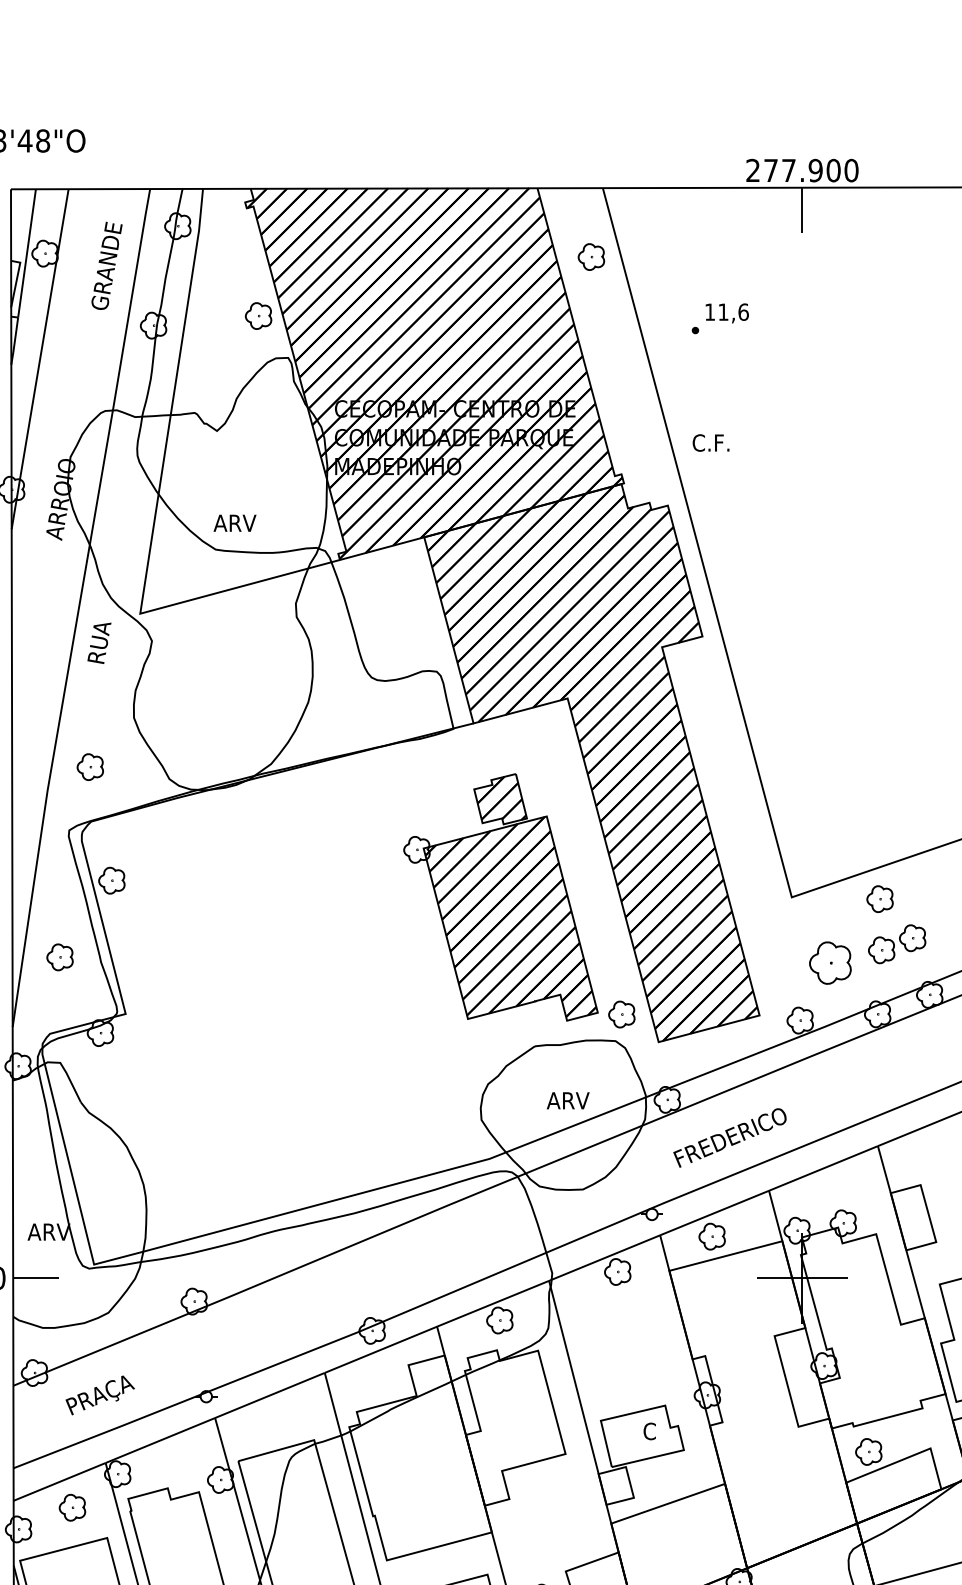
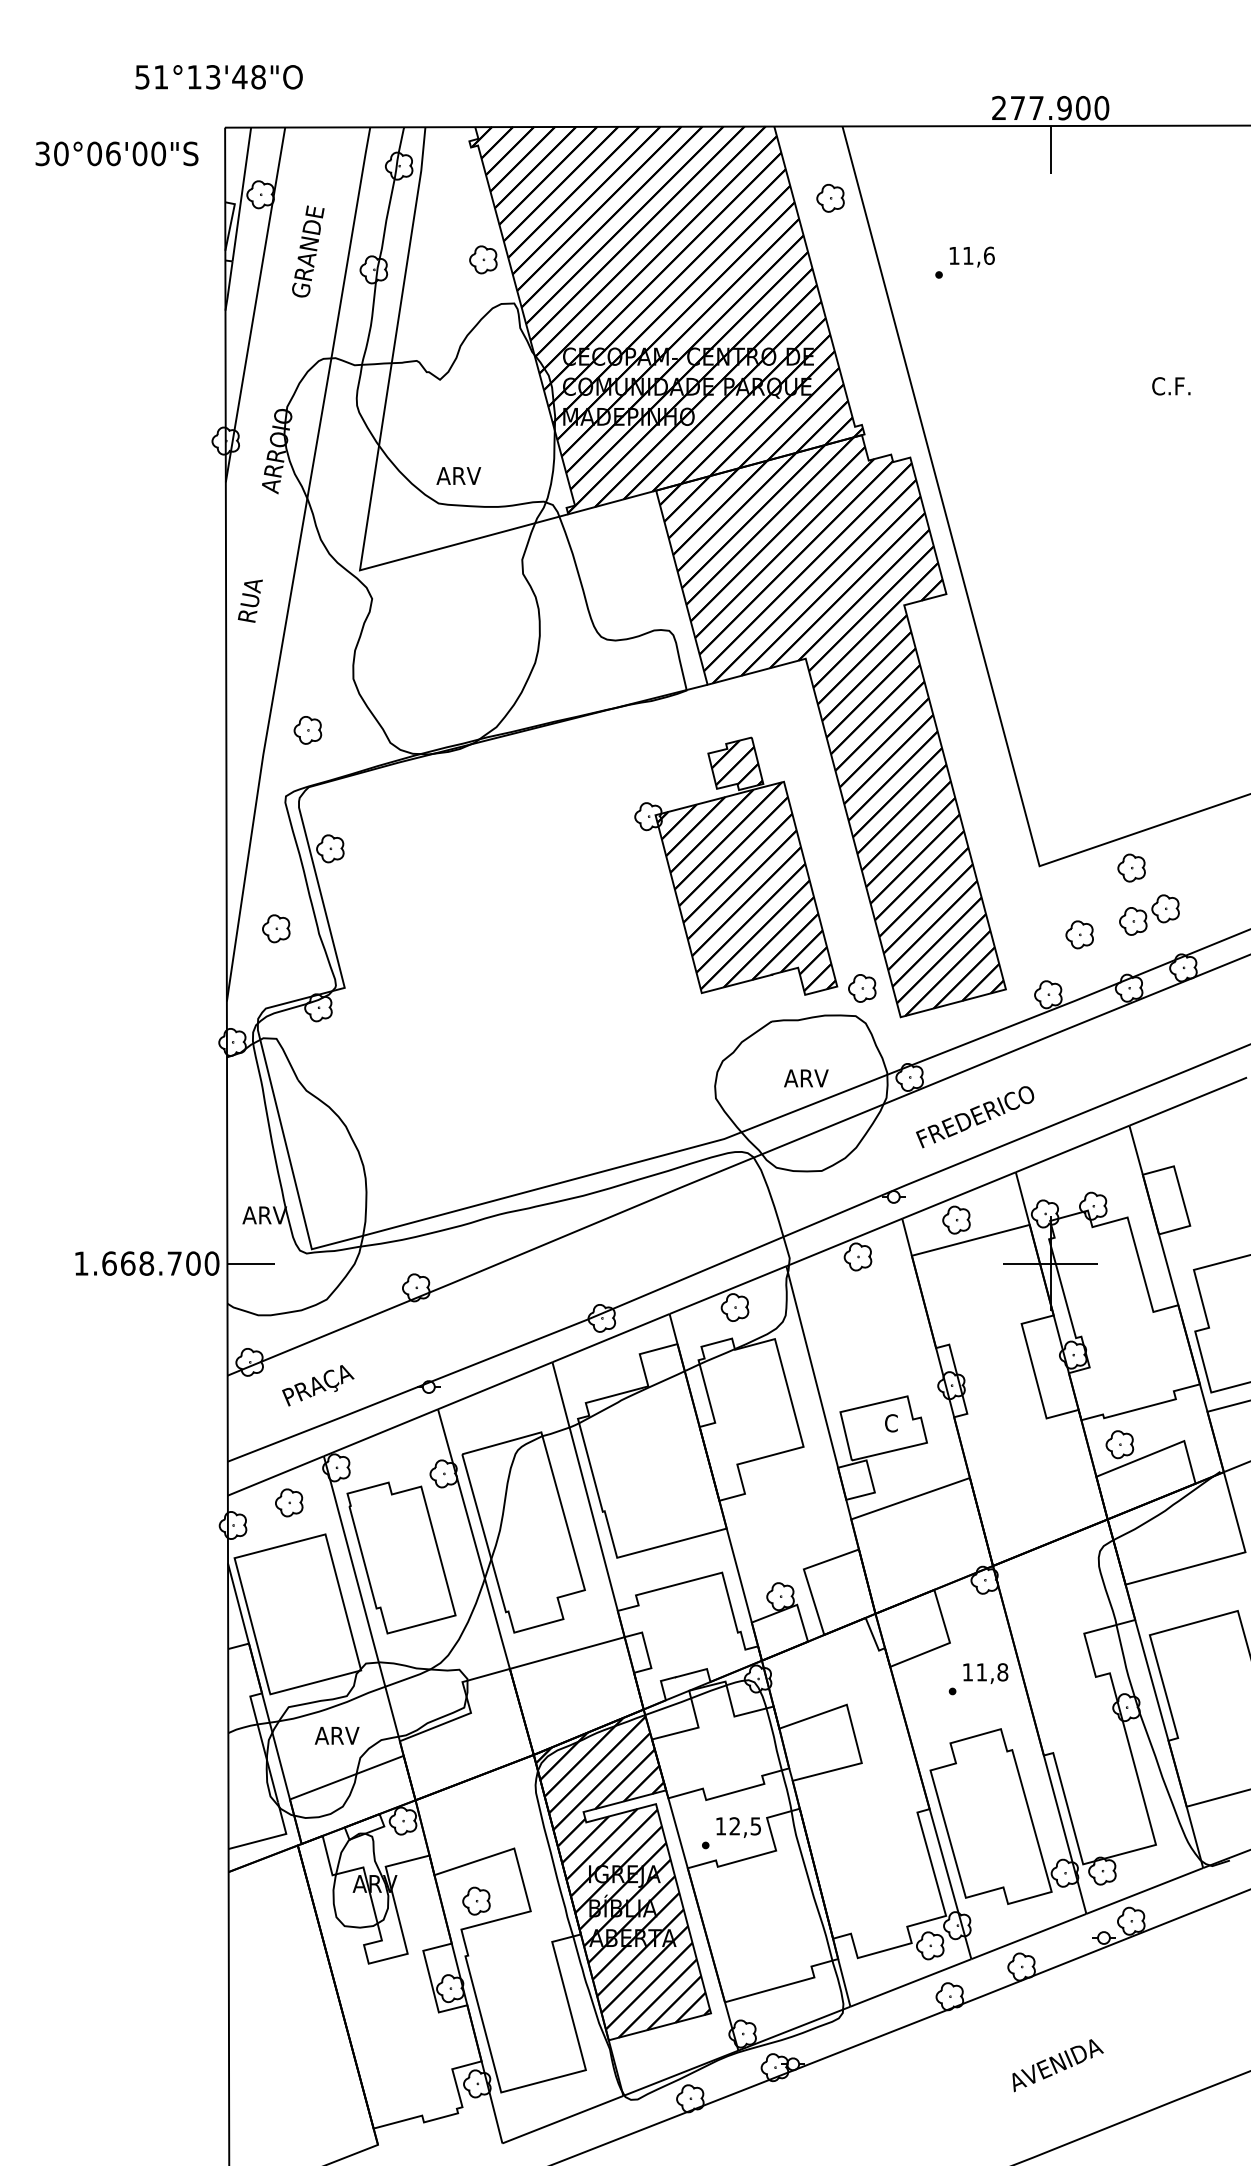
text: (107, 265) -> (308, 251), moved
text: (711, 443) -> (1171, 386), moved
text: (98, 642) -> (249, 600), moved
part: (830, 962) -> (1079, 934), size x0.62

